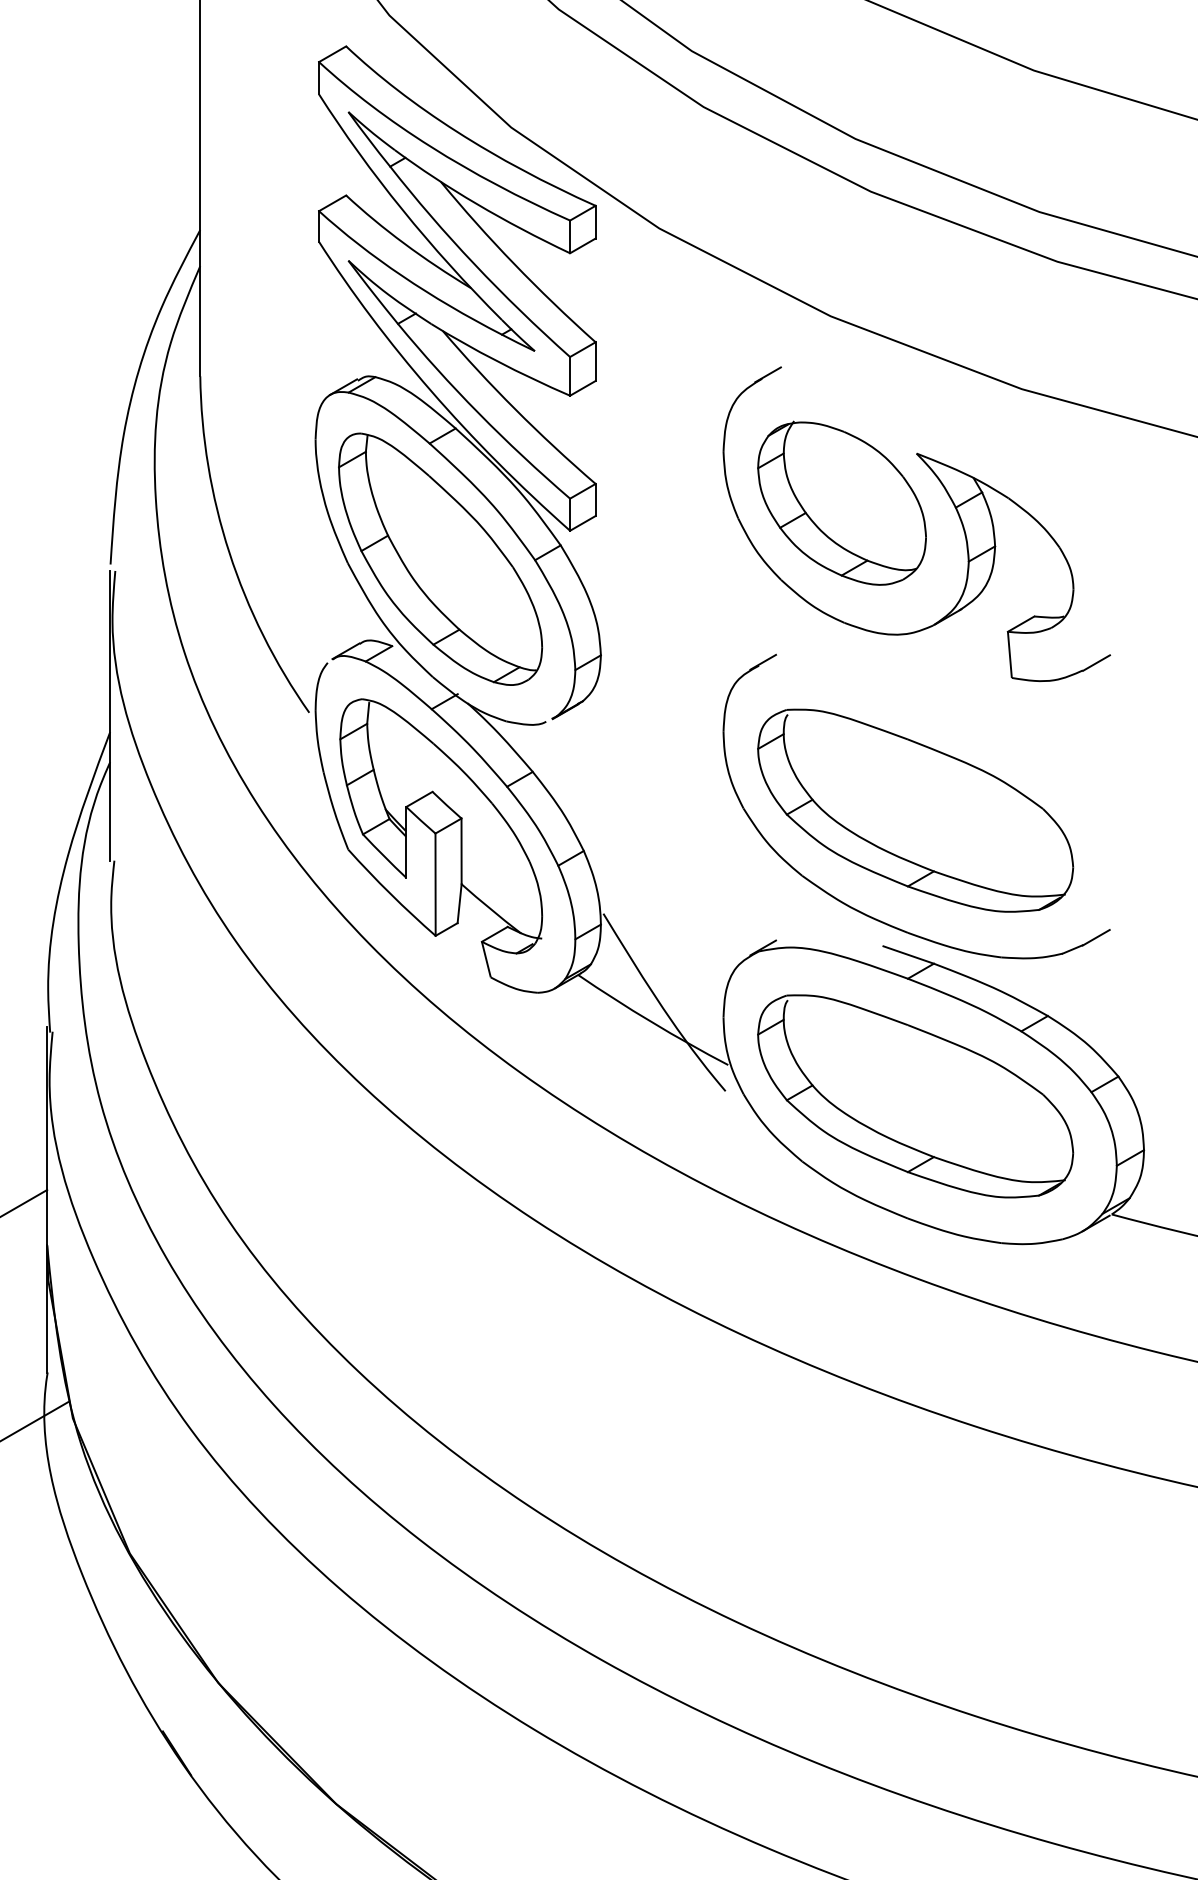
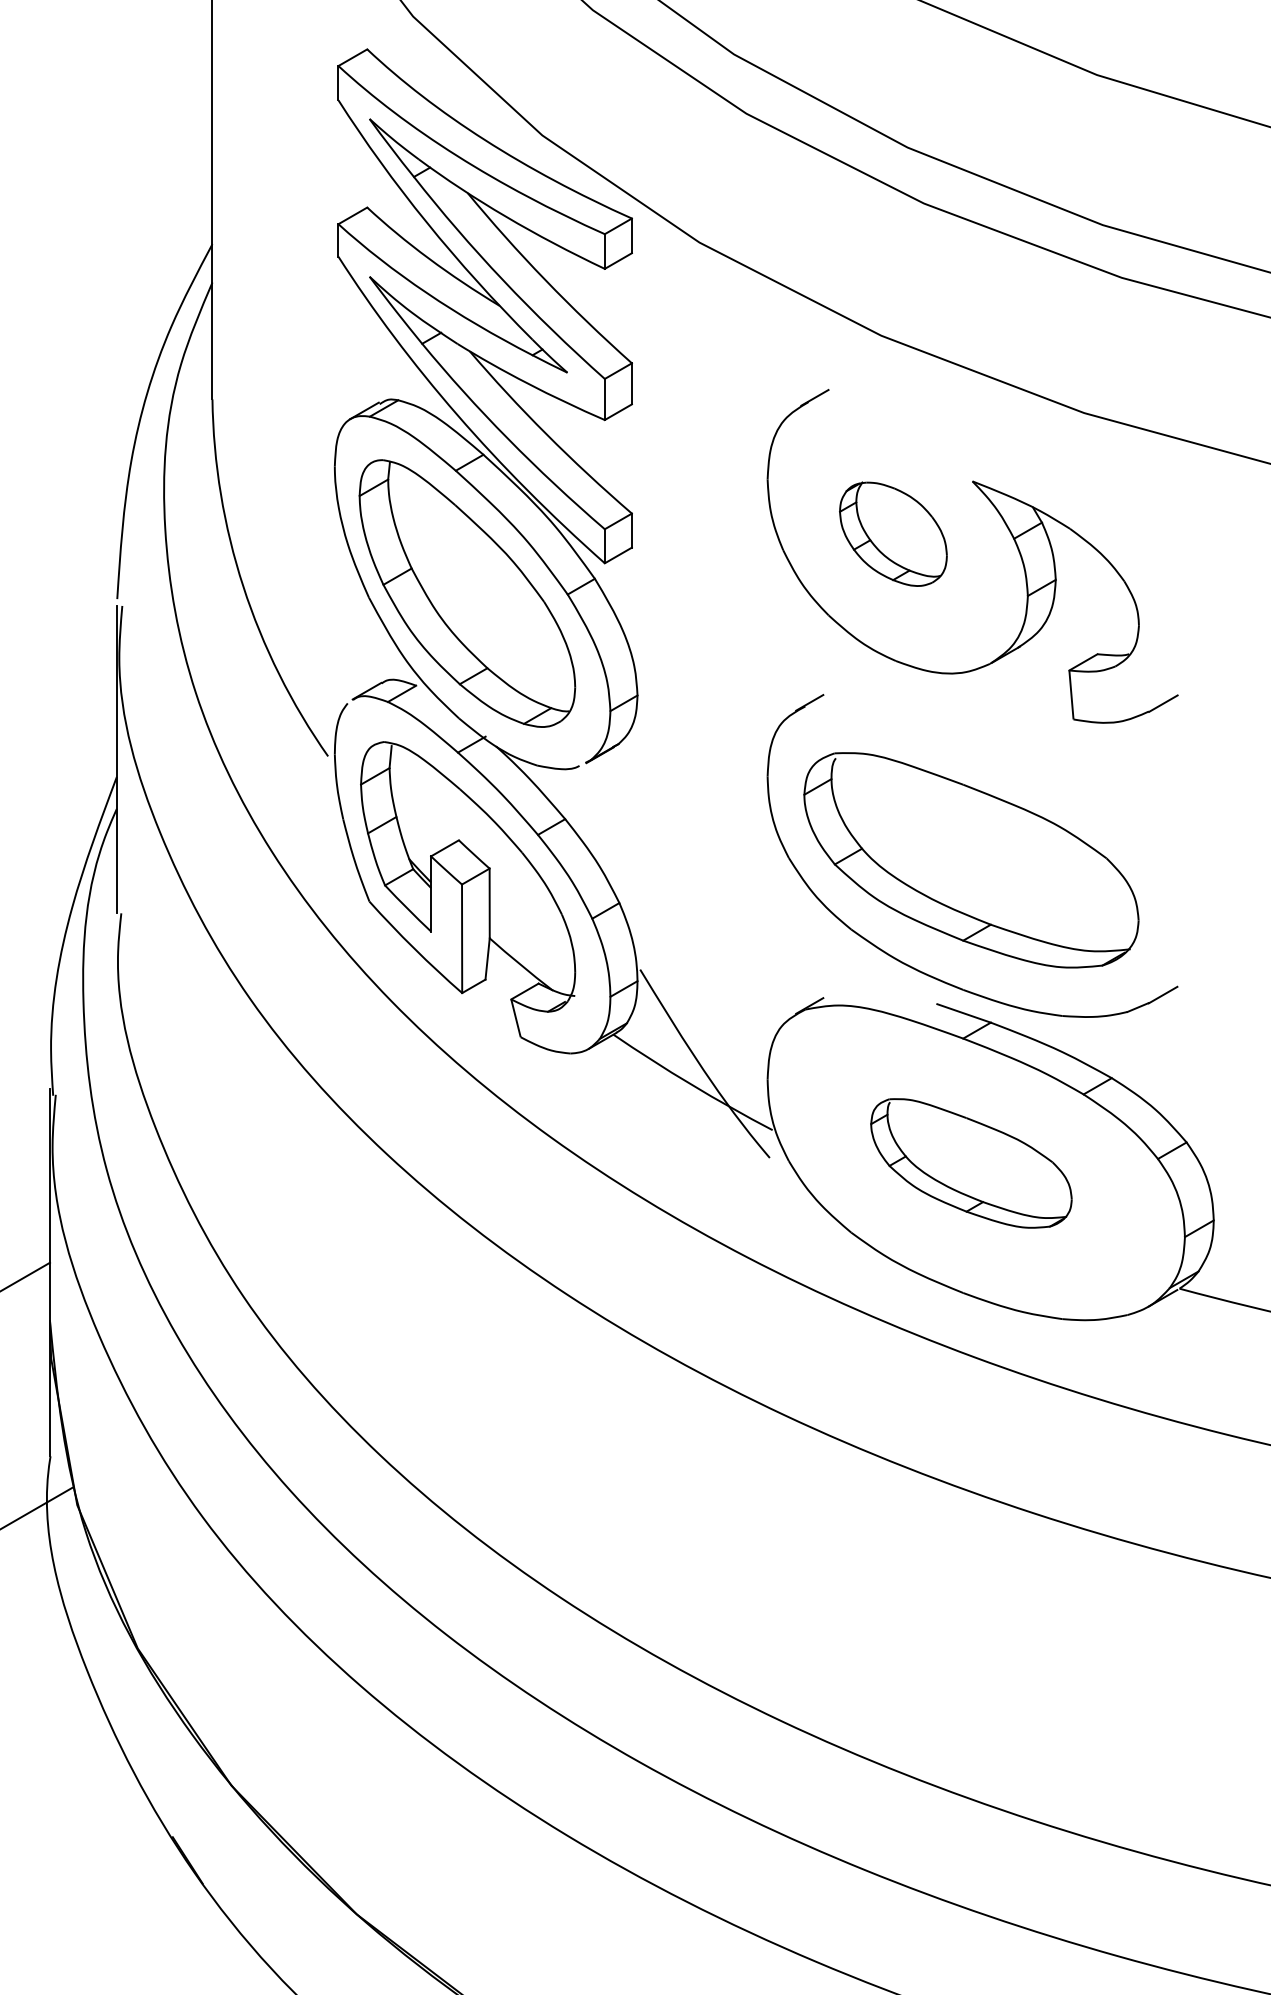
part: (842, 502) -> (893, 533), size x0.6
part: (915, 1096) -> (971, 1163), size x0.6

